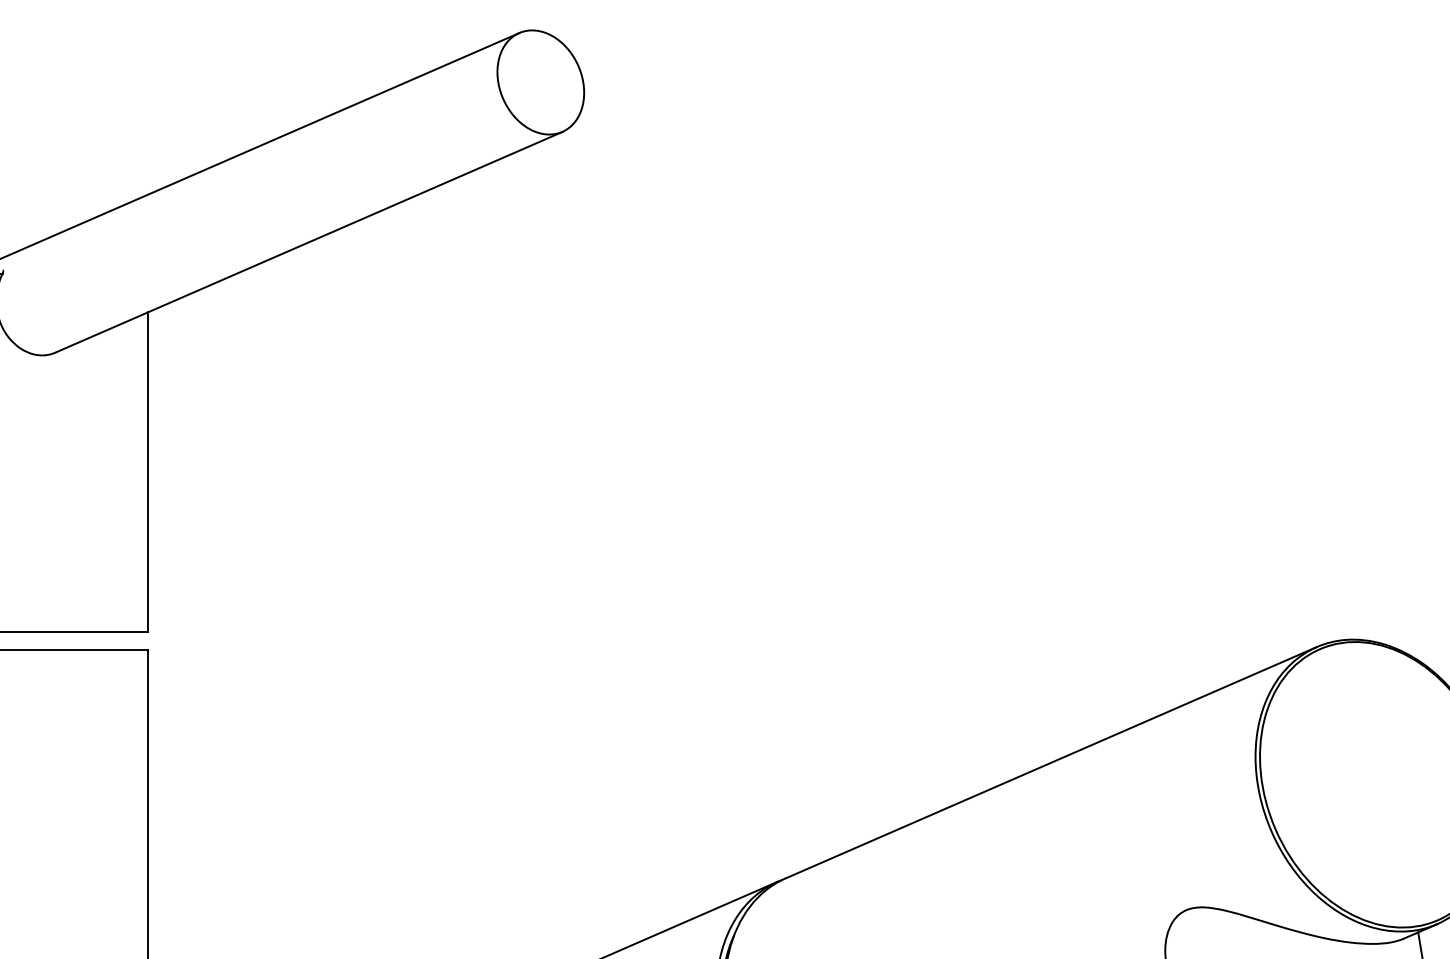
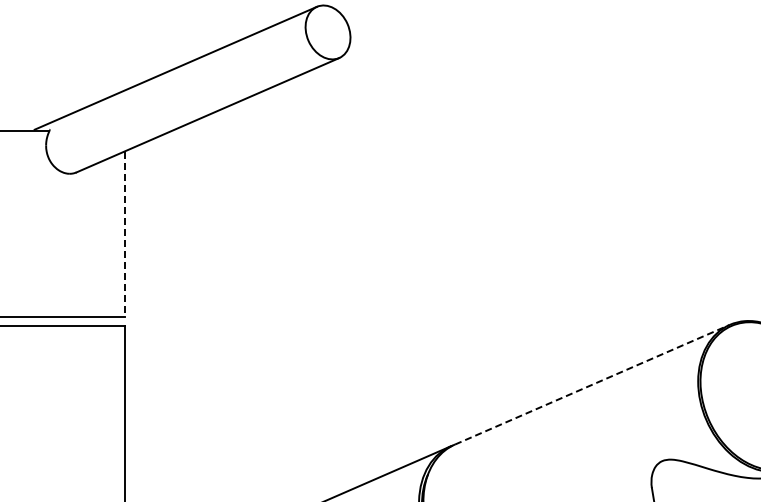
line: (147, 472) -> (124, 234), solid -> dashed
line: (1051, 762) -> (592, 384), solid -> dashed

